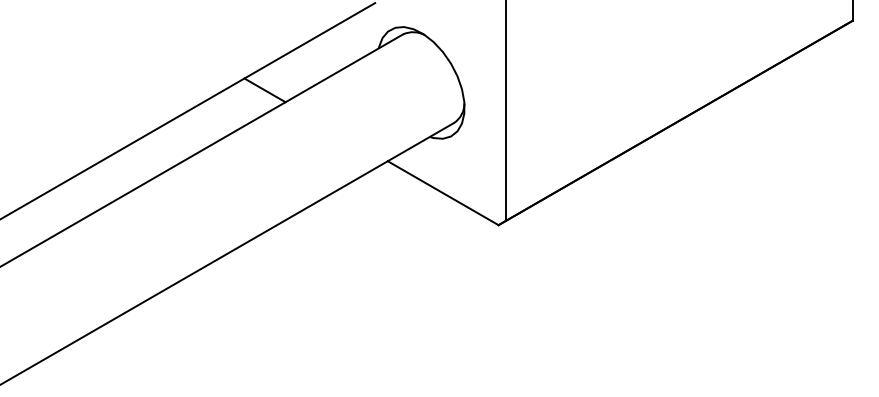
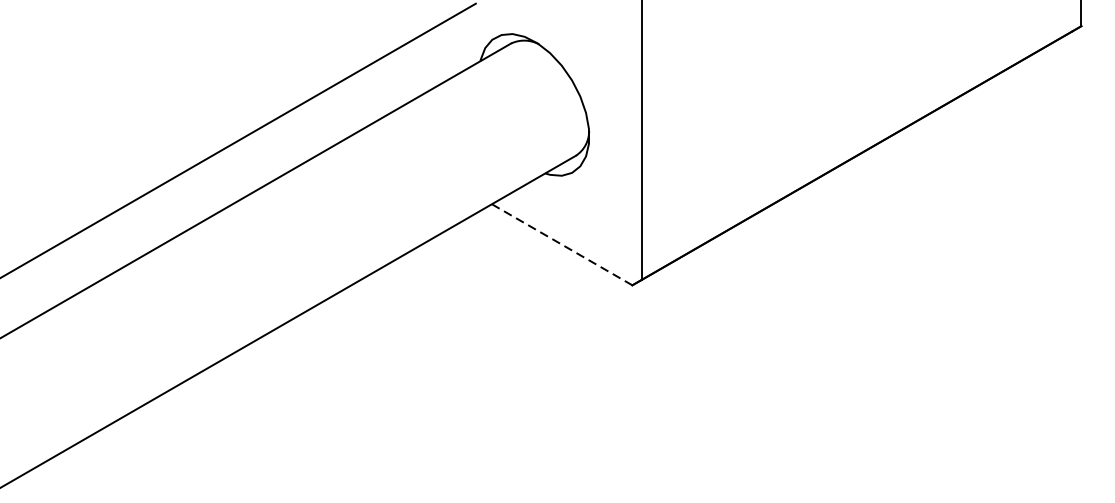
line: (264, 90) -> (335, 114), removed
line: (443, 193) -> (562, 245), solid -> dashed

